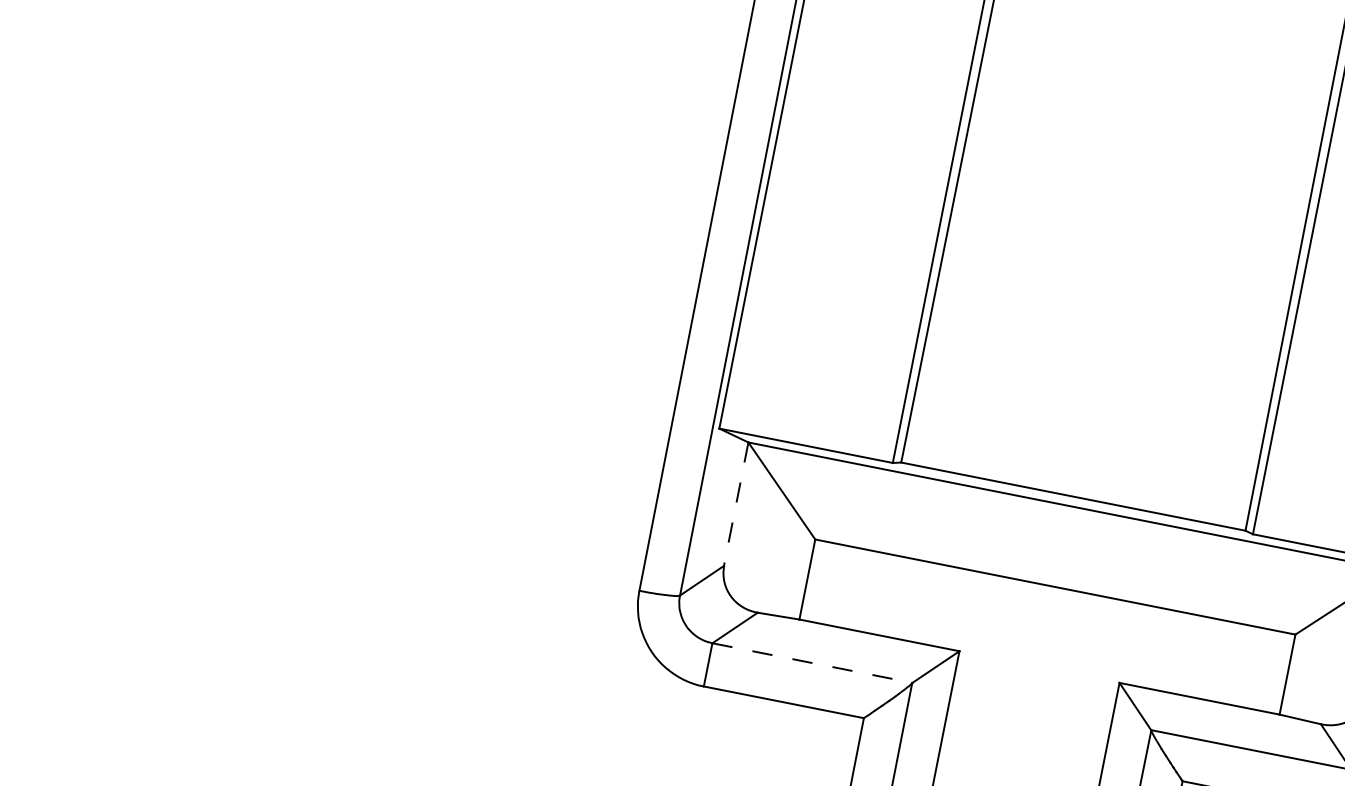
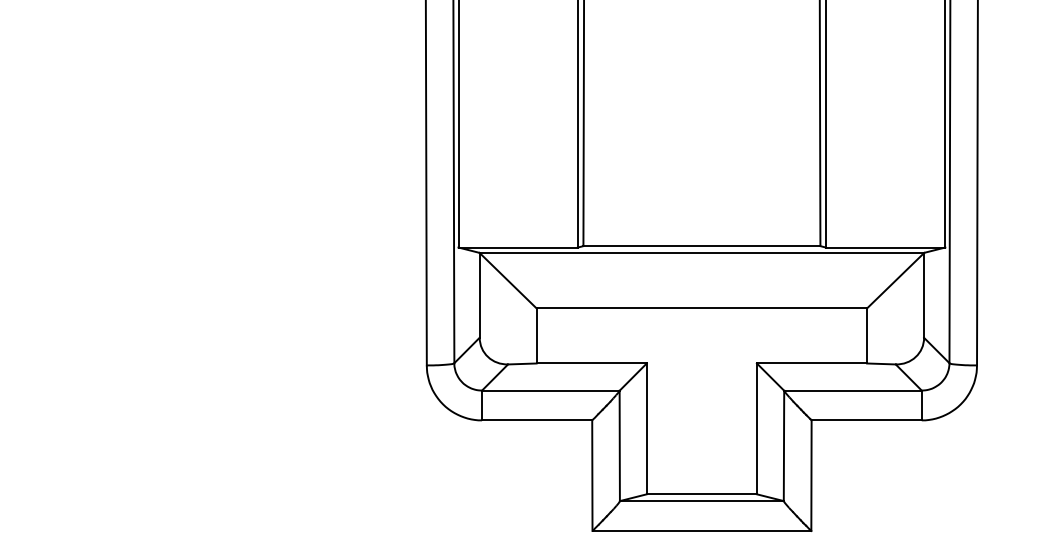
line: (736, 504) -> (479, 295), dashed -> solid
line: (811, 662) -> (550, 390), dashed -> solid

